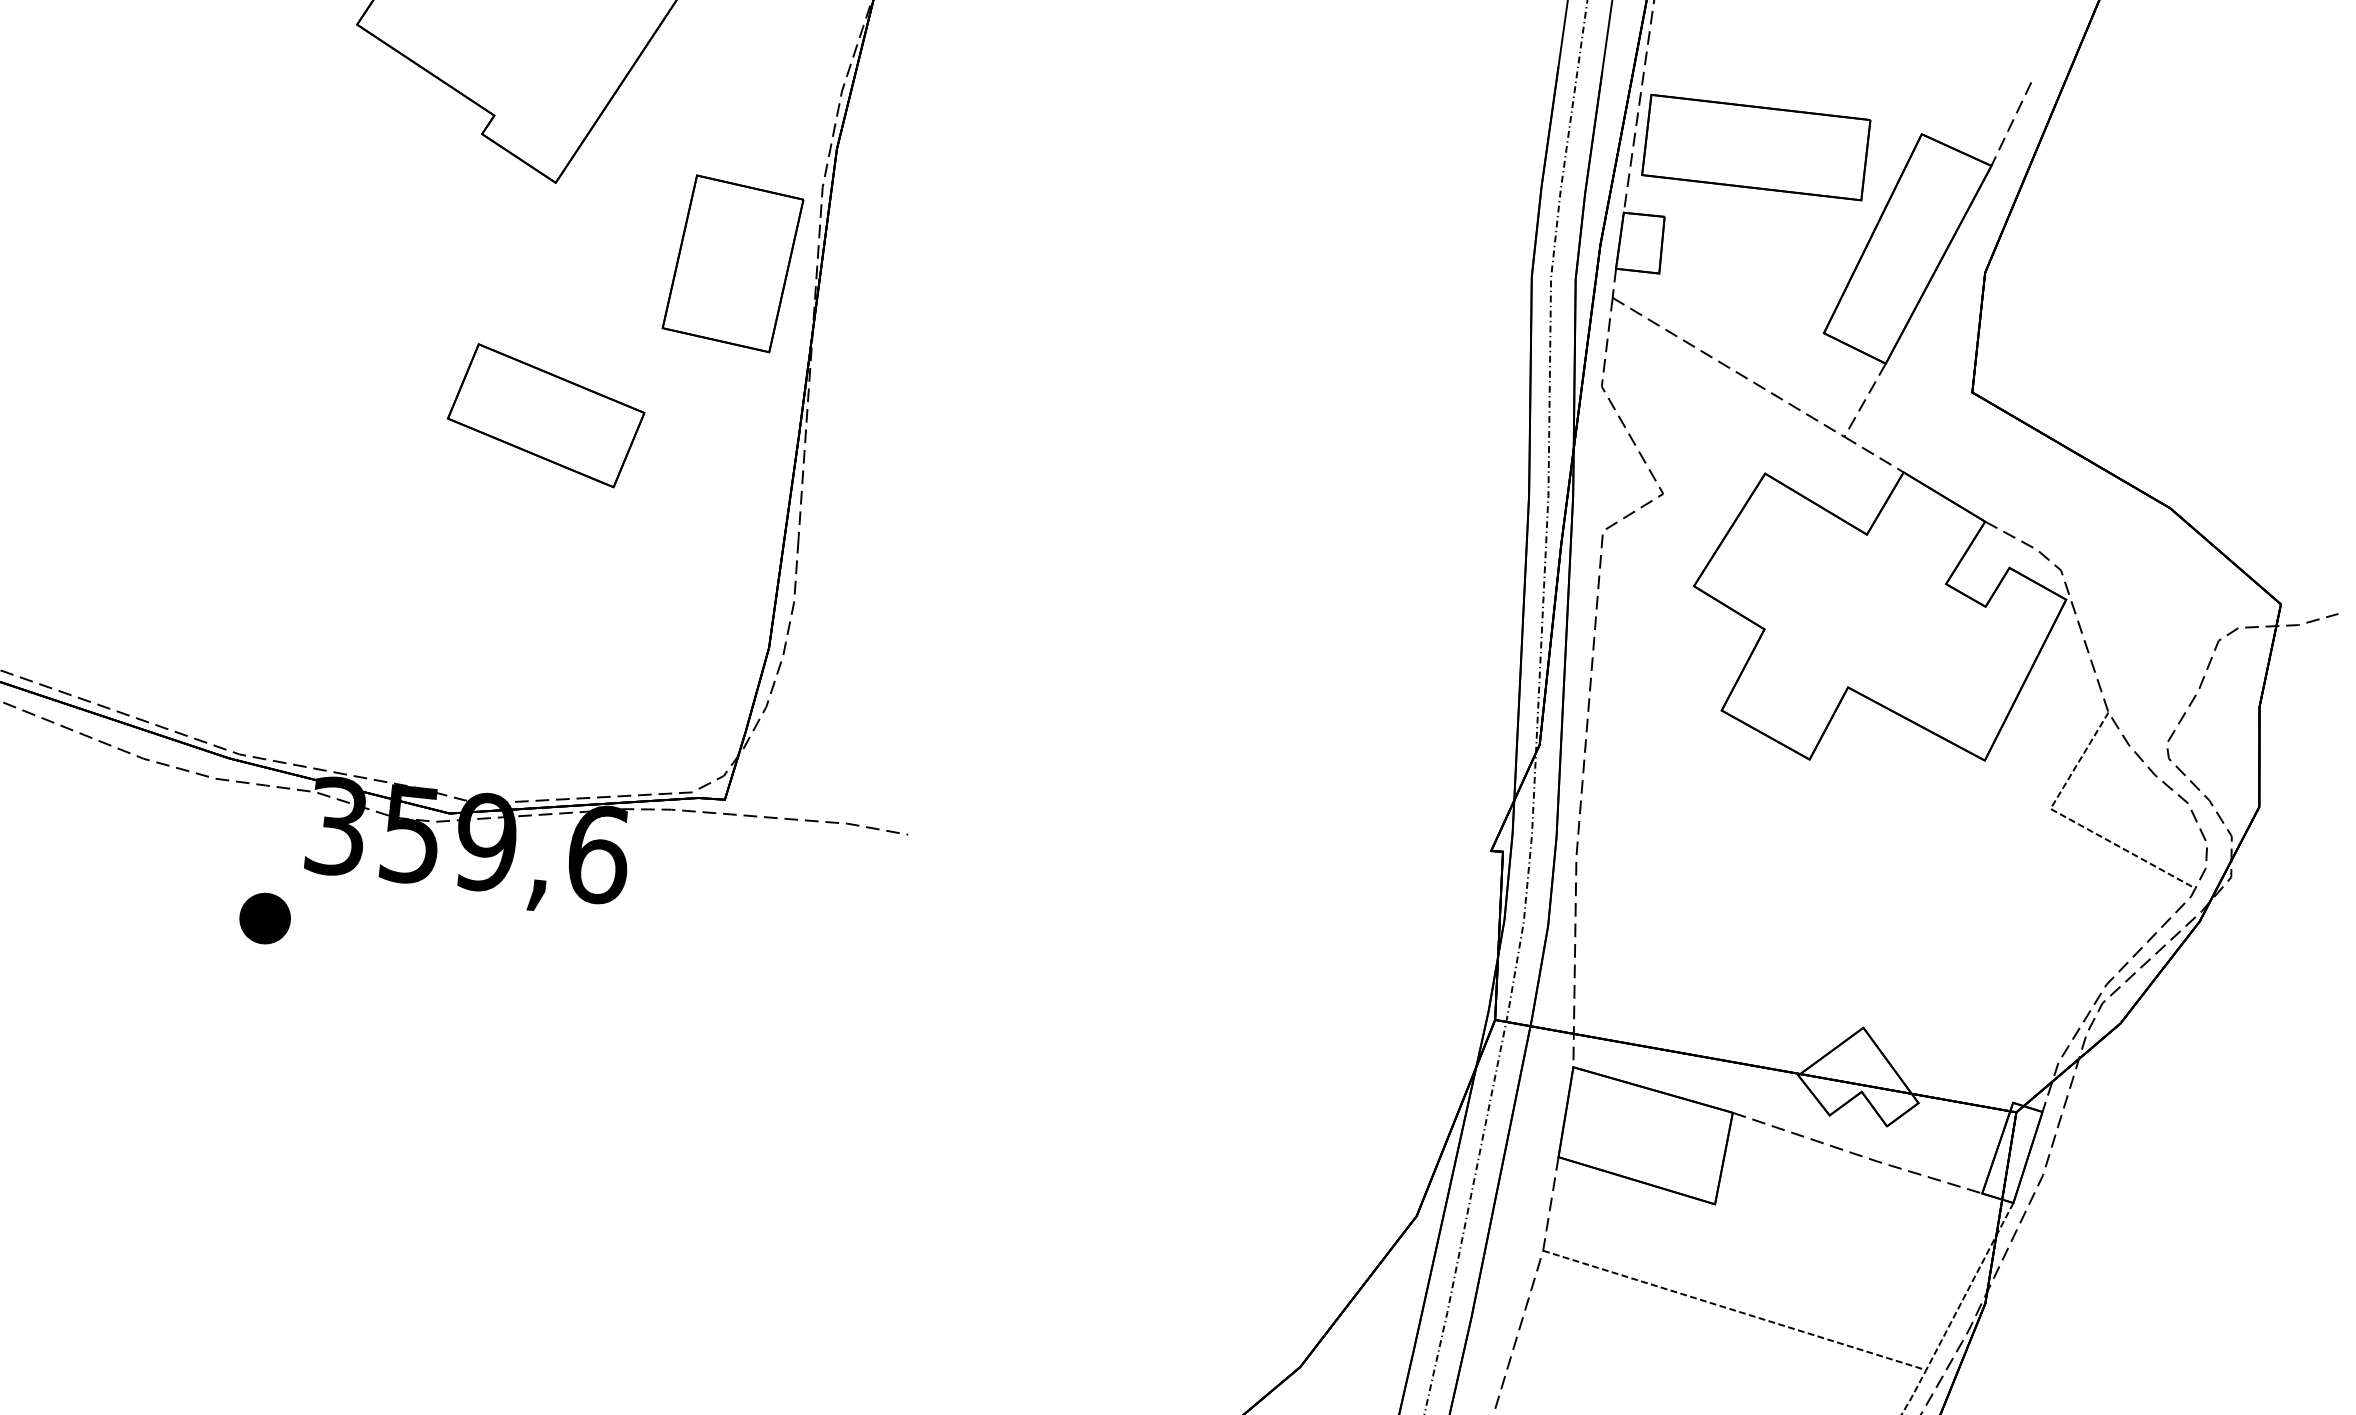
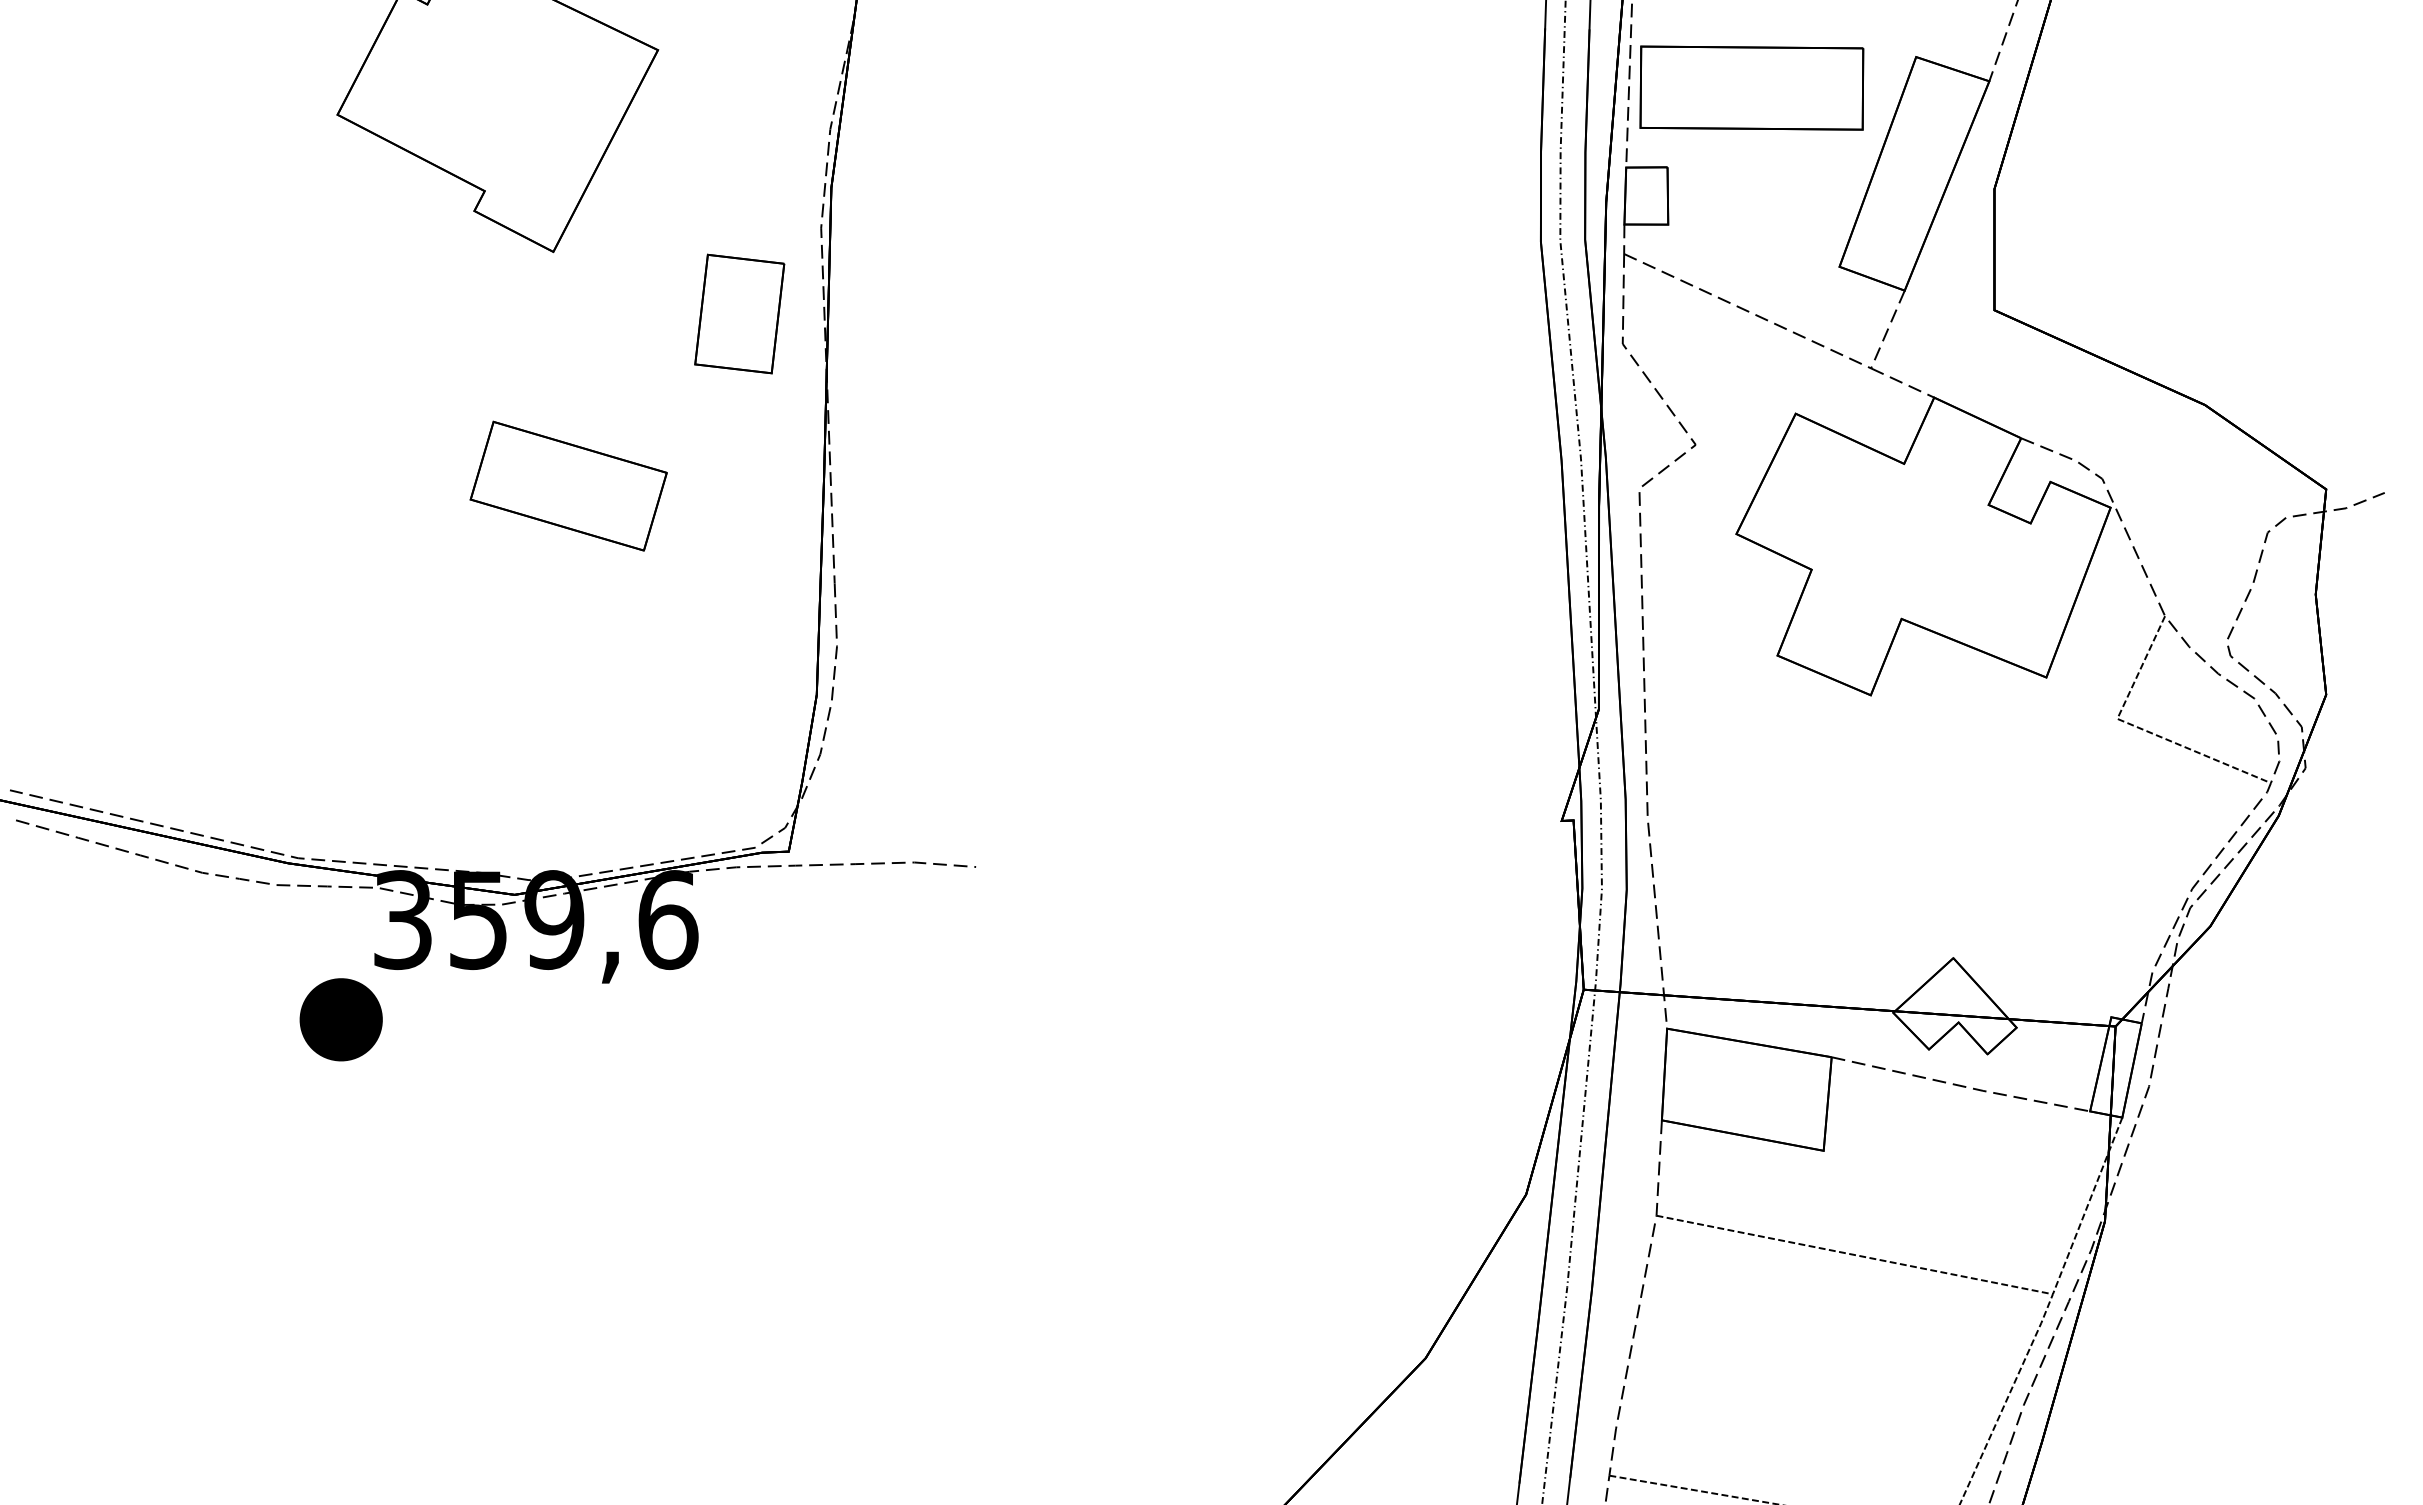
part: (732, 263) -> (739, 313), size x0.7
part: (264, 918) -> (340, 1019), size x1.6

